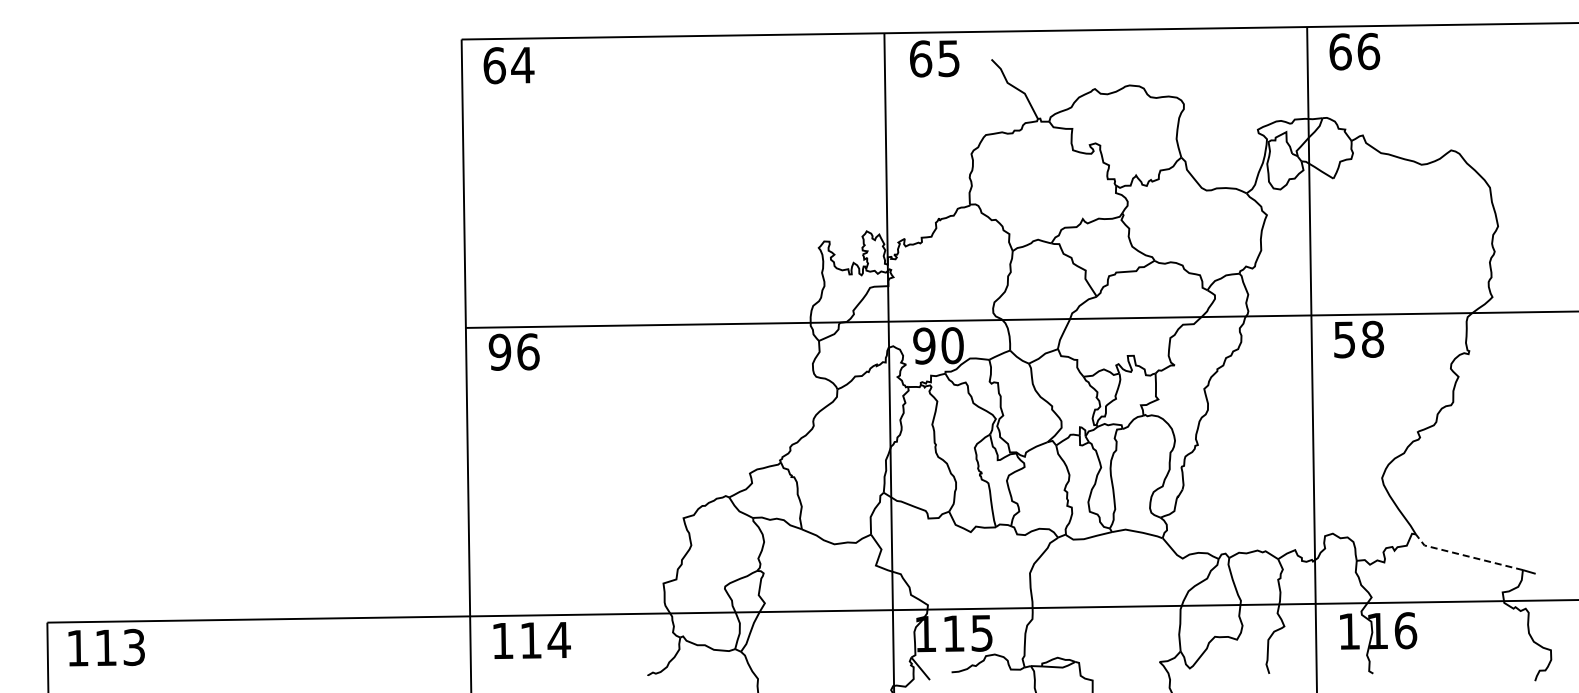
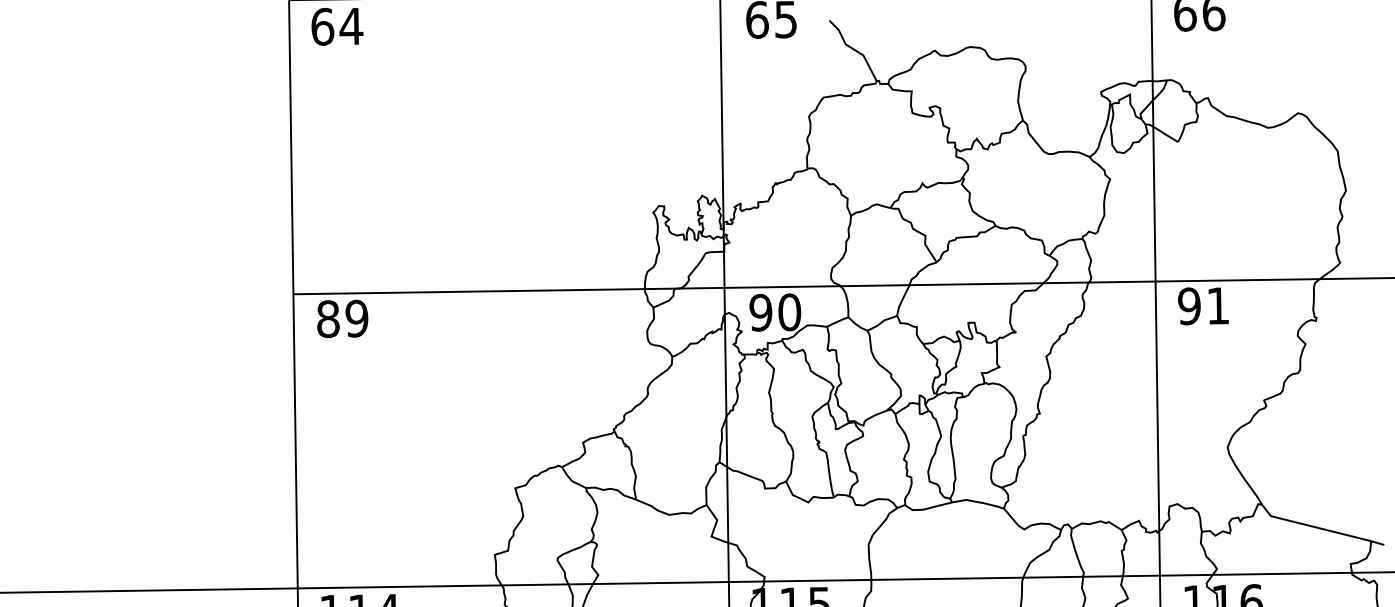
text: (1358, 339) -> (1203, 306), 58 -> 91
text: (513, 351) -> (341, 318), 96 -> 89
line: (1466, 555) -> (1313, 526), dashed -> solid

